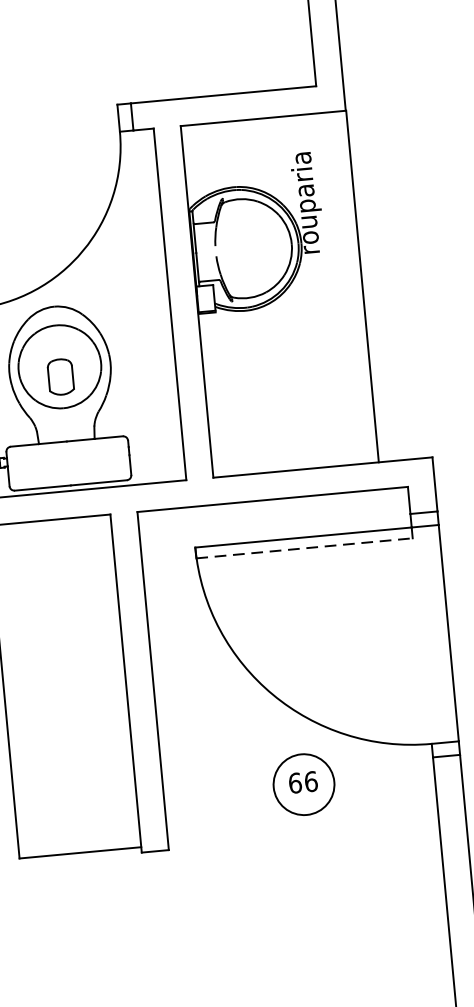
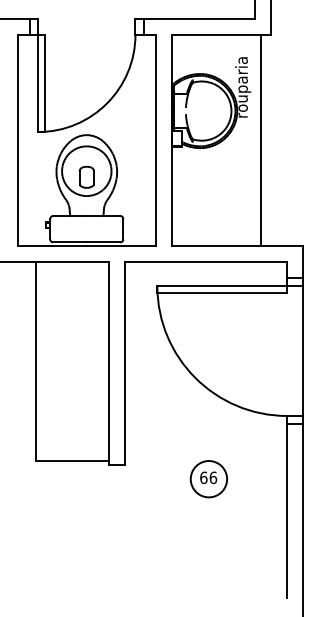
line: (362, 285) -> (261, 139), moved
line: (304, 548) -> (222, 292), dashed -> solid
part: (303, 785) -> (208, 479), moved

